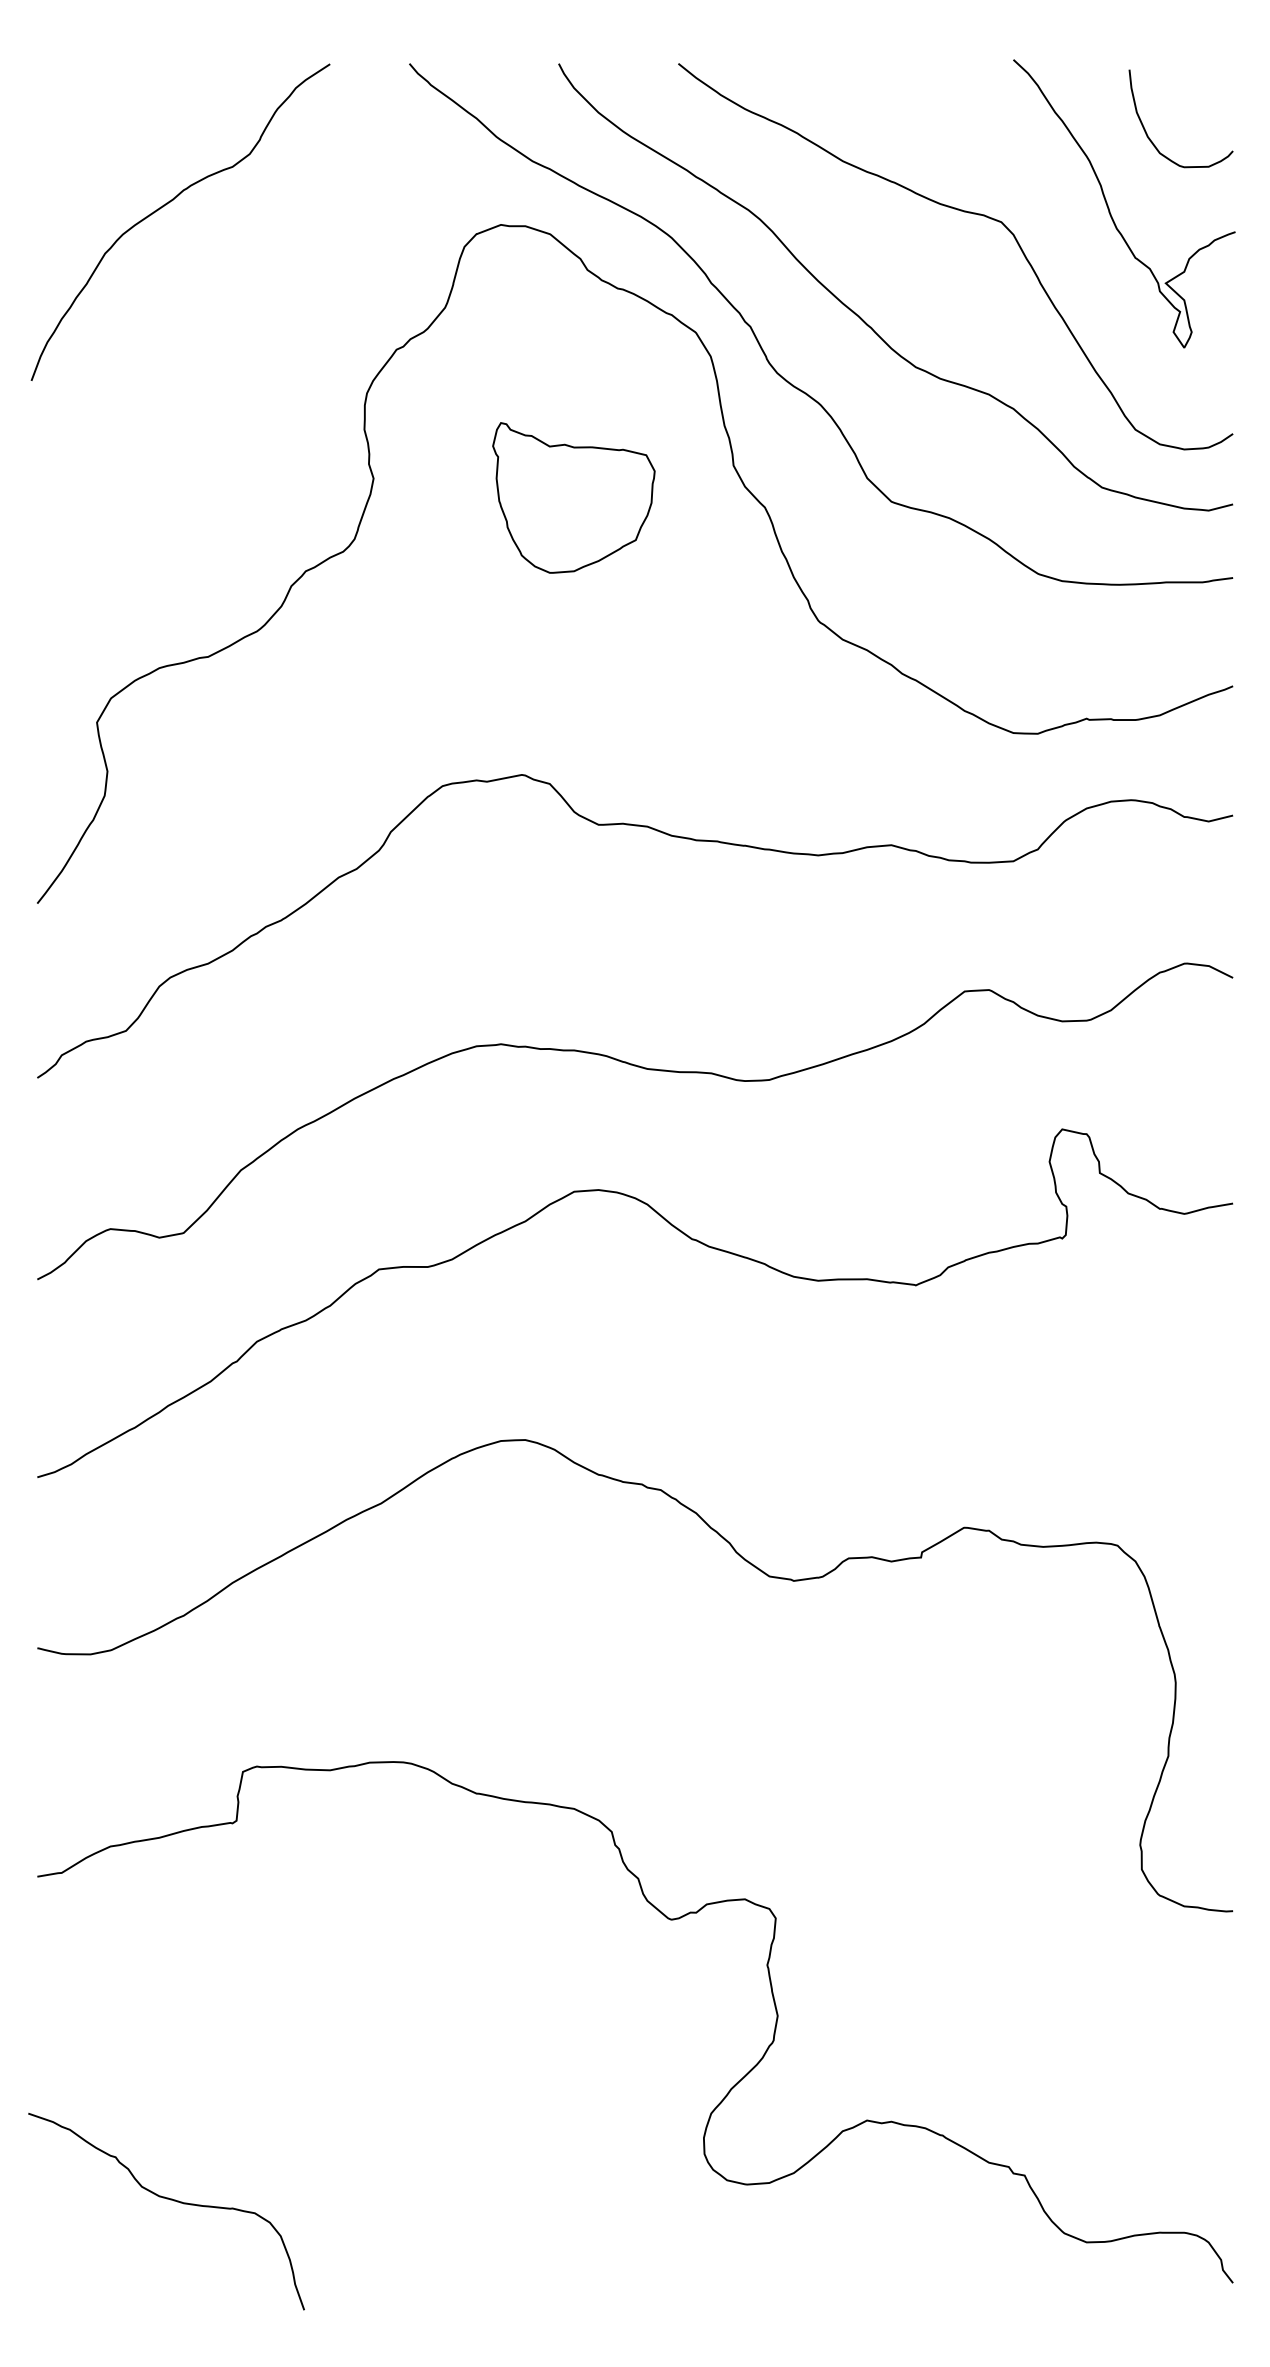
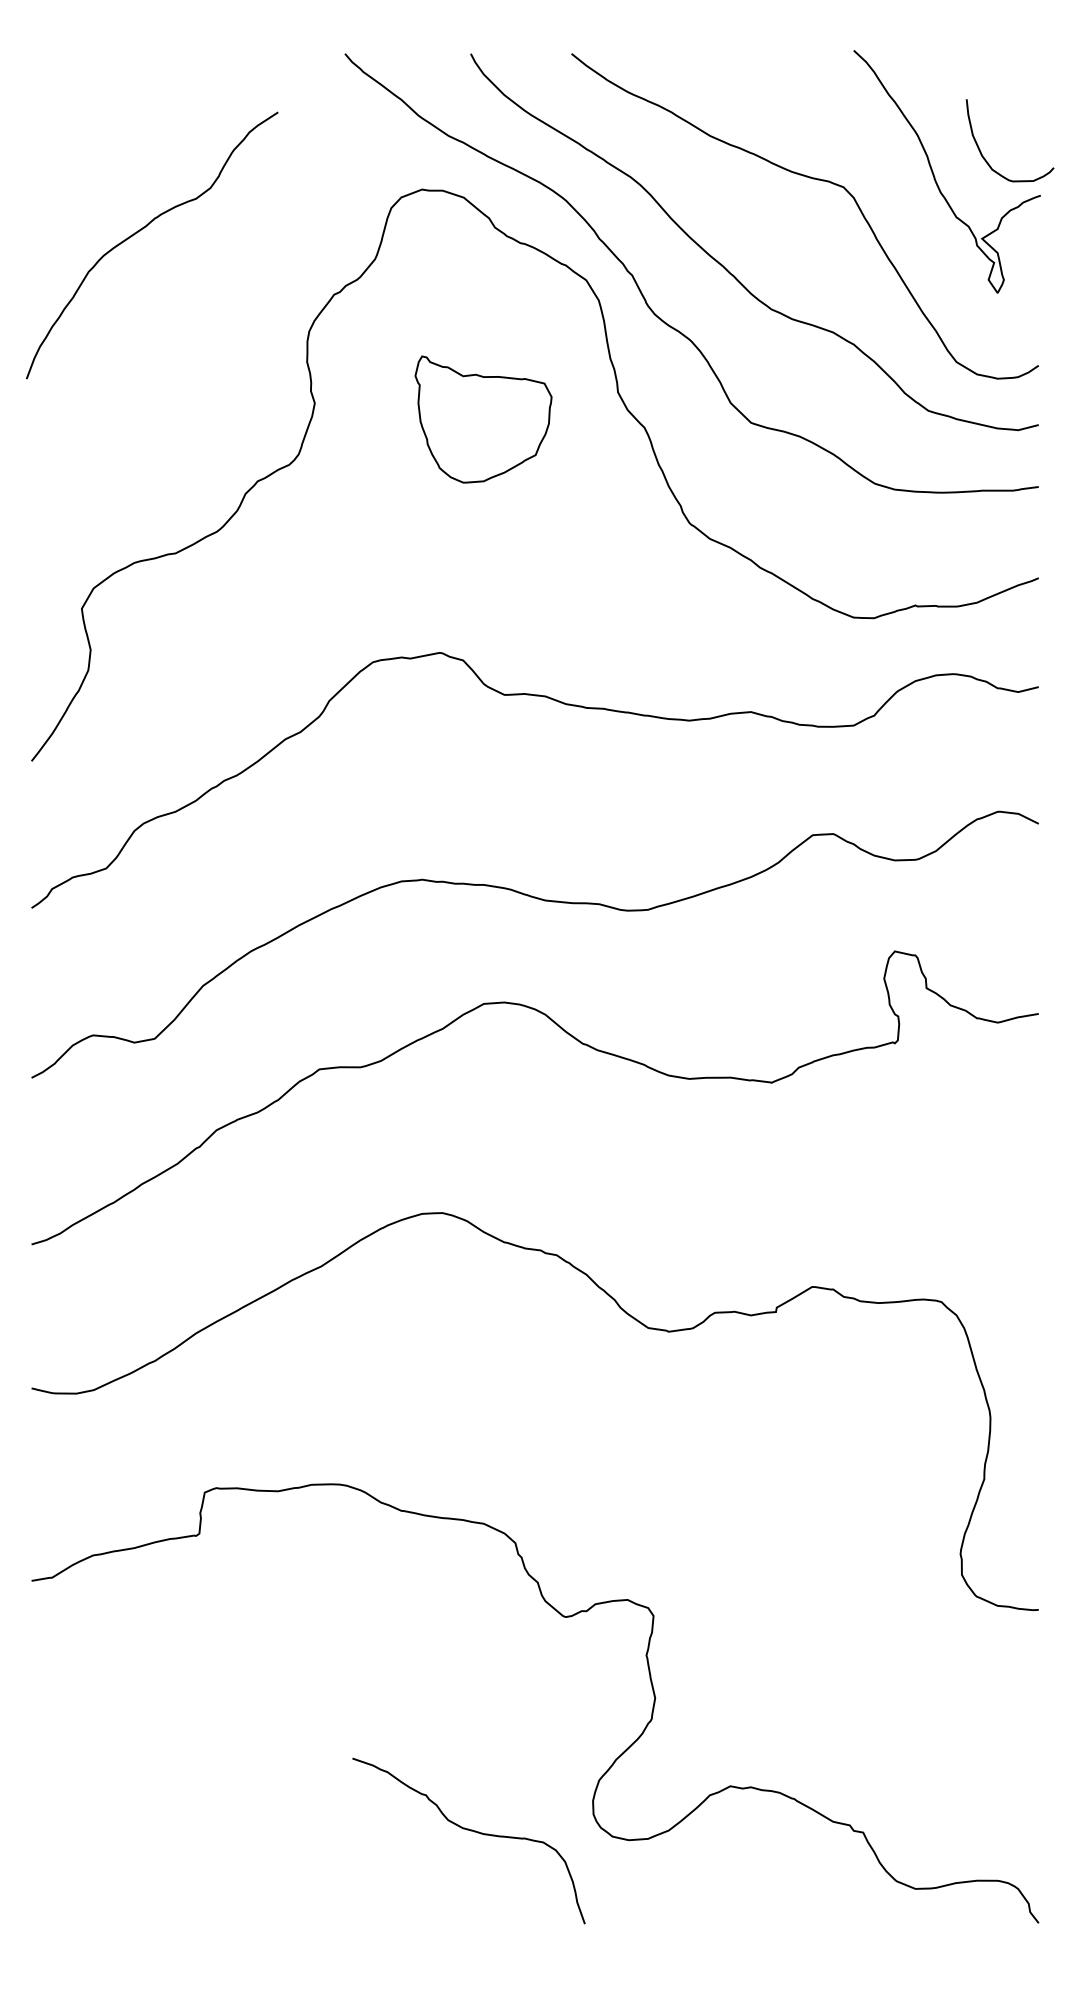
curve: (1150, 138) -> (984, 157), moved
curve: (169, 203) -> (142, 229), moved
curve: (170, 2200) -> (472, 1831), moved

